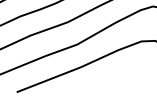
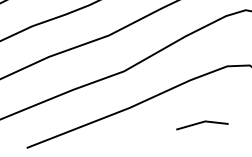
line: (125, 77) -> (201, 124), added

